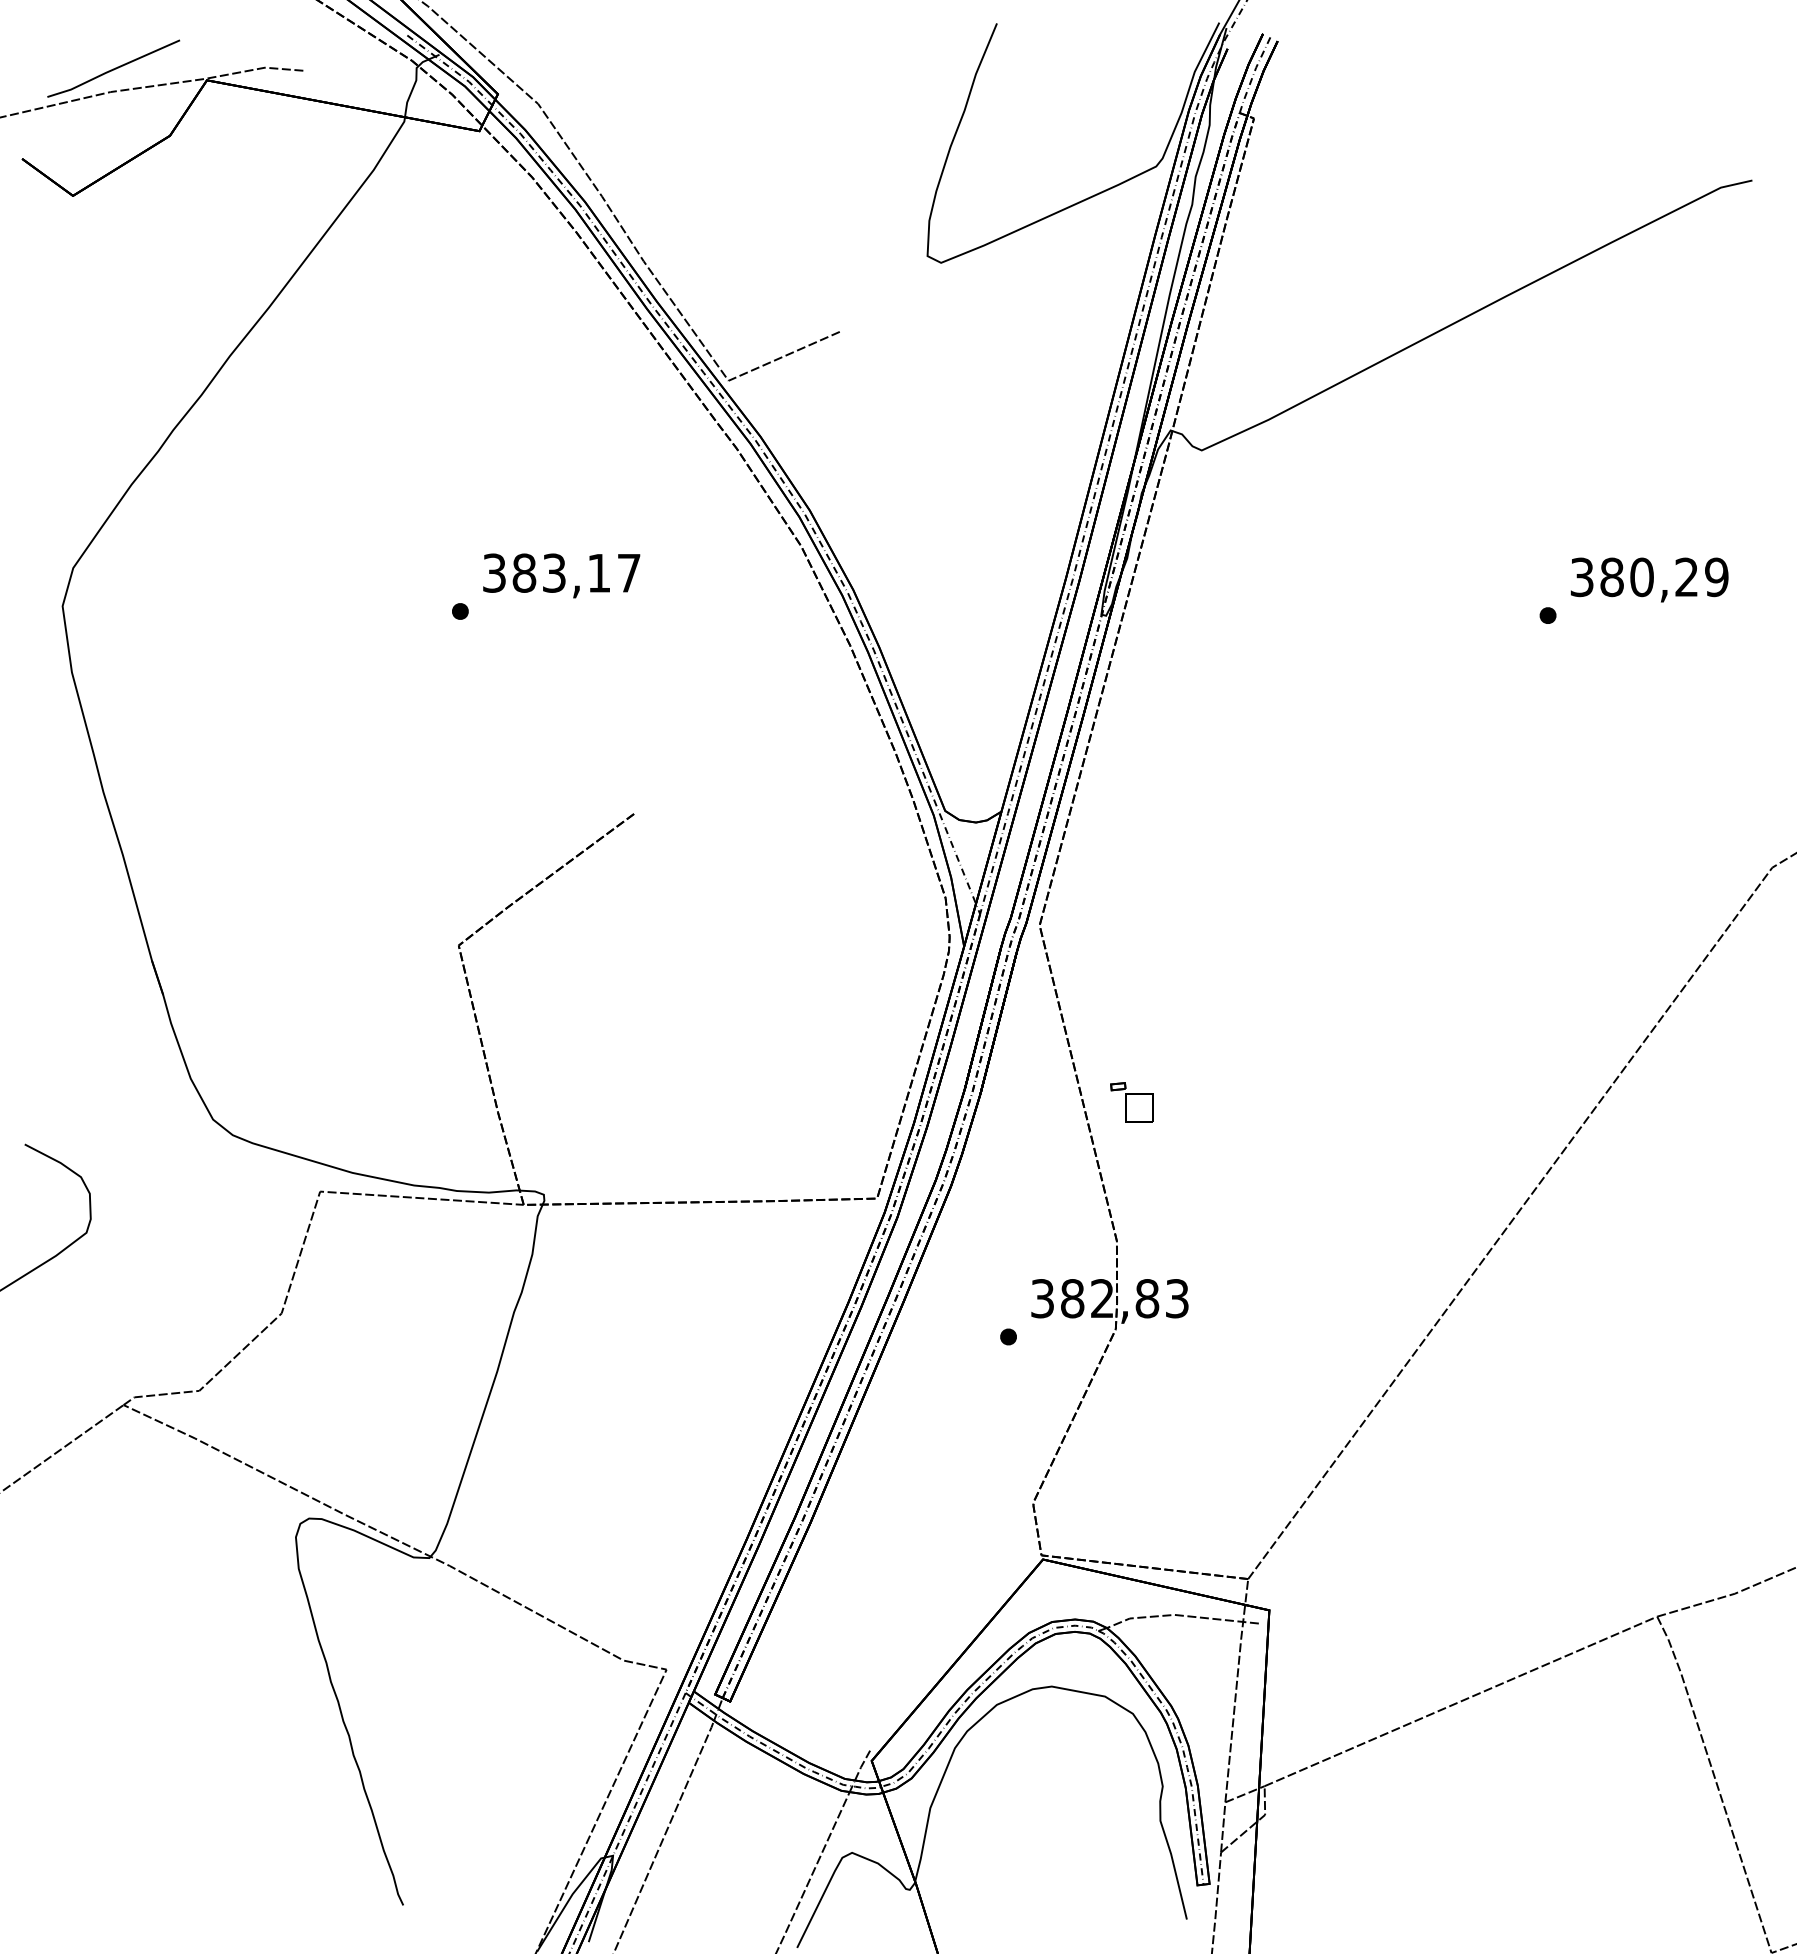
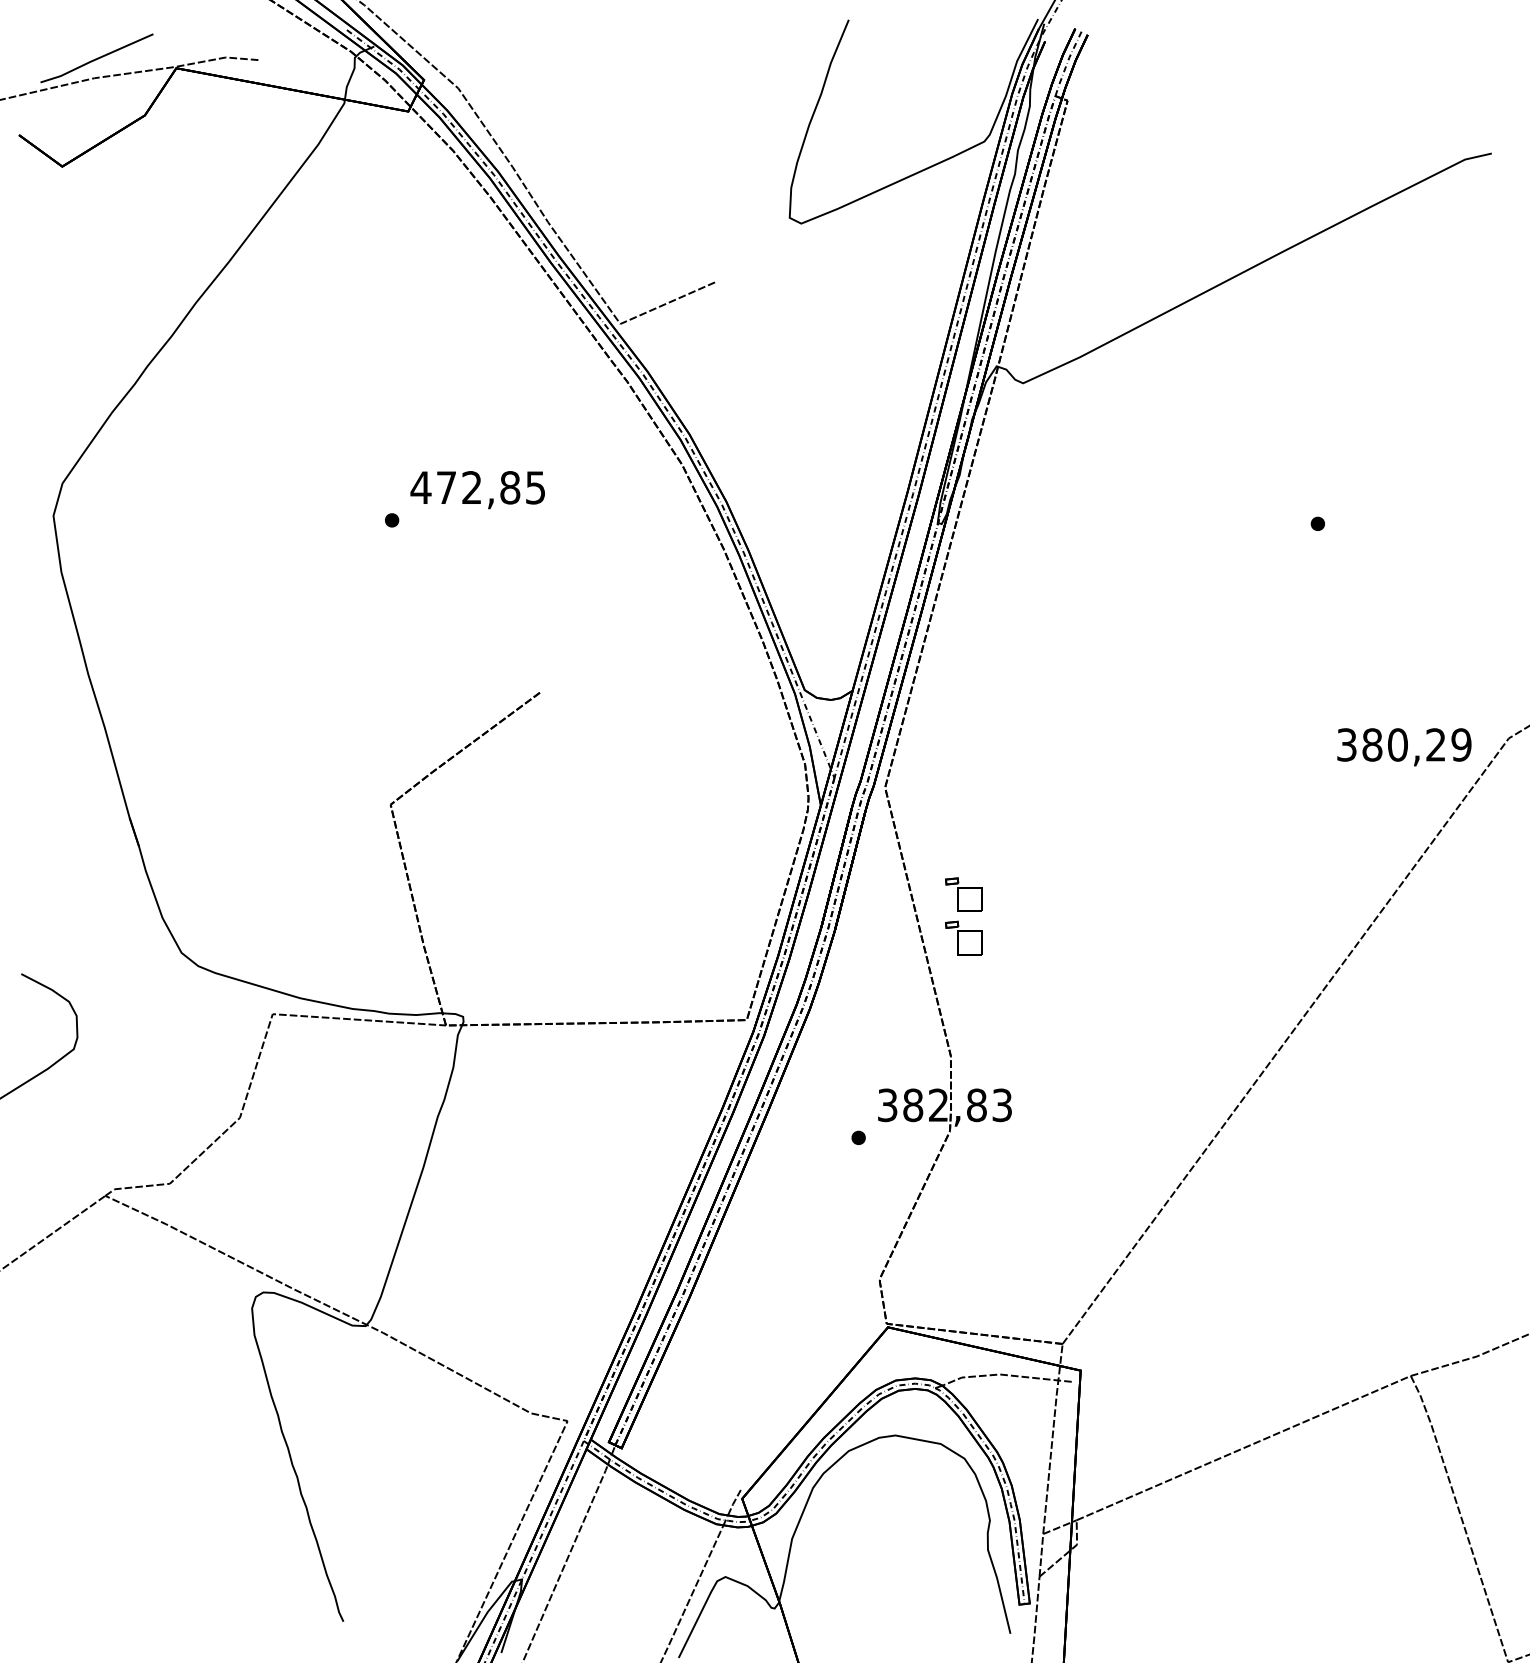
text: (561, 572) -> (478, 487), 383,17 -> 472,85
text: (1649, 579) -> (1404, 746), moved
part: (1131, 1051) -> (963, 894), added

